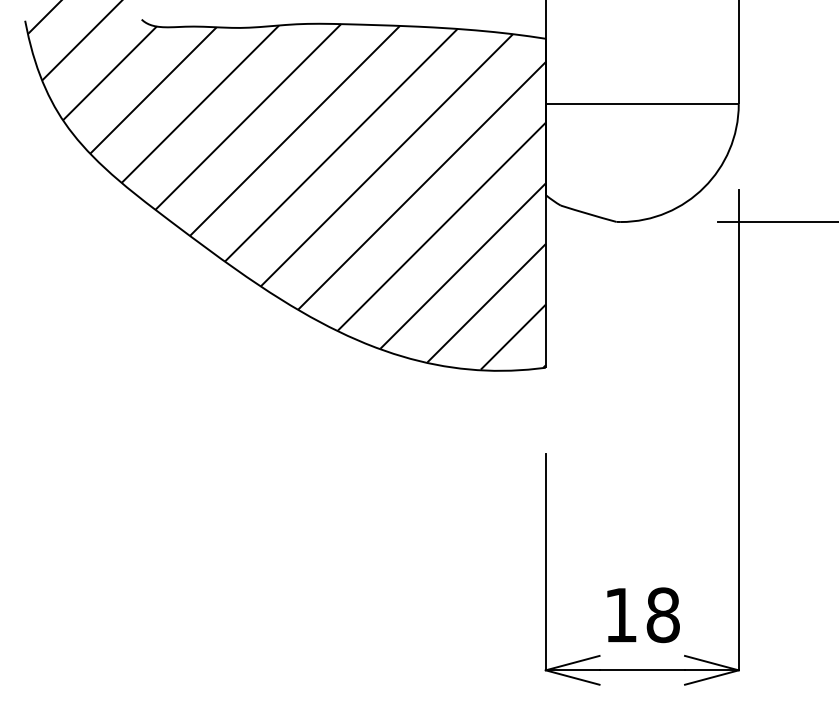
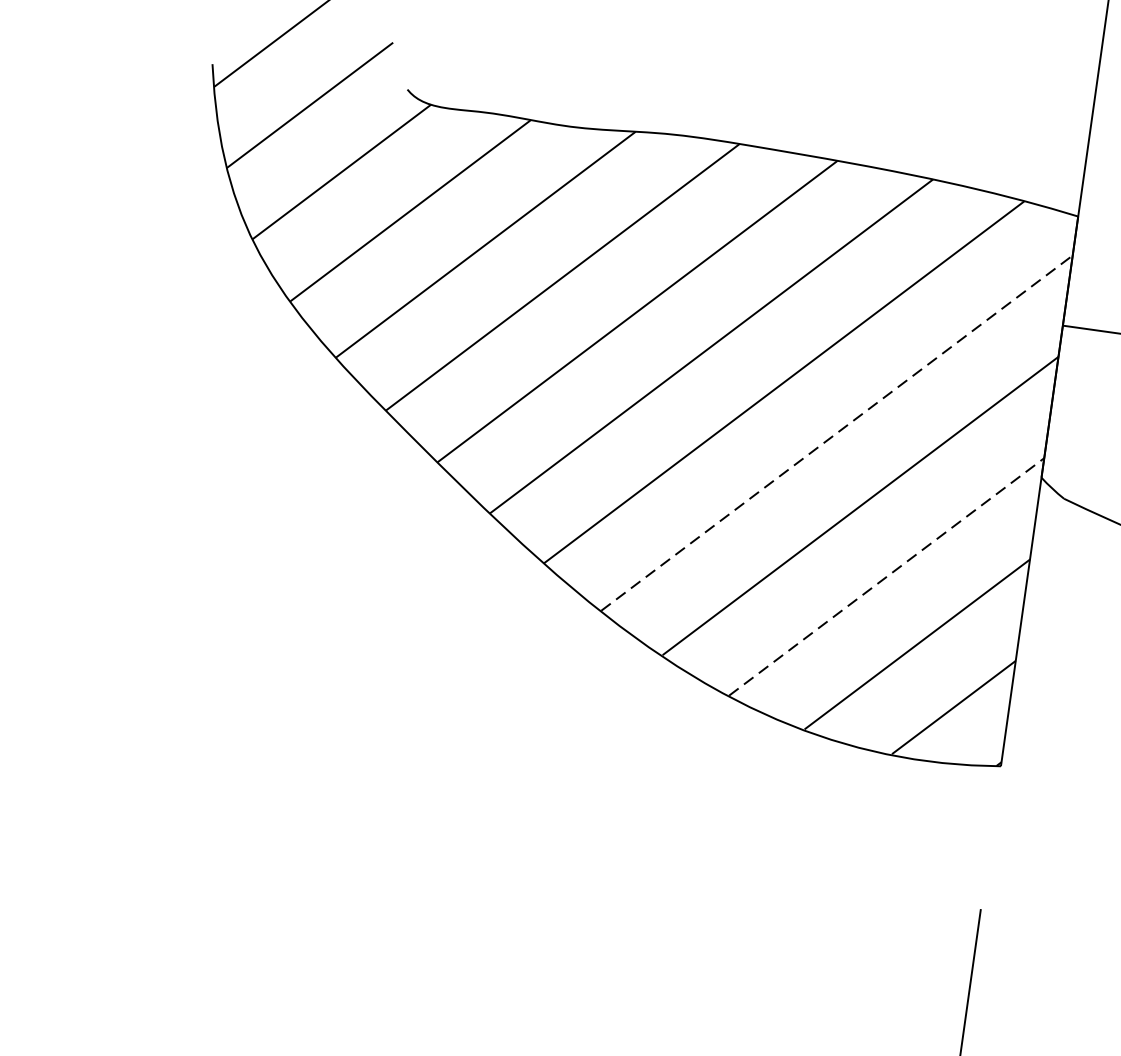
line: (422, 185) -> (837, 432), solid -> dashed
line: (463, 266) -> (887, 577), solid -> dashed

